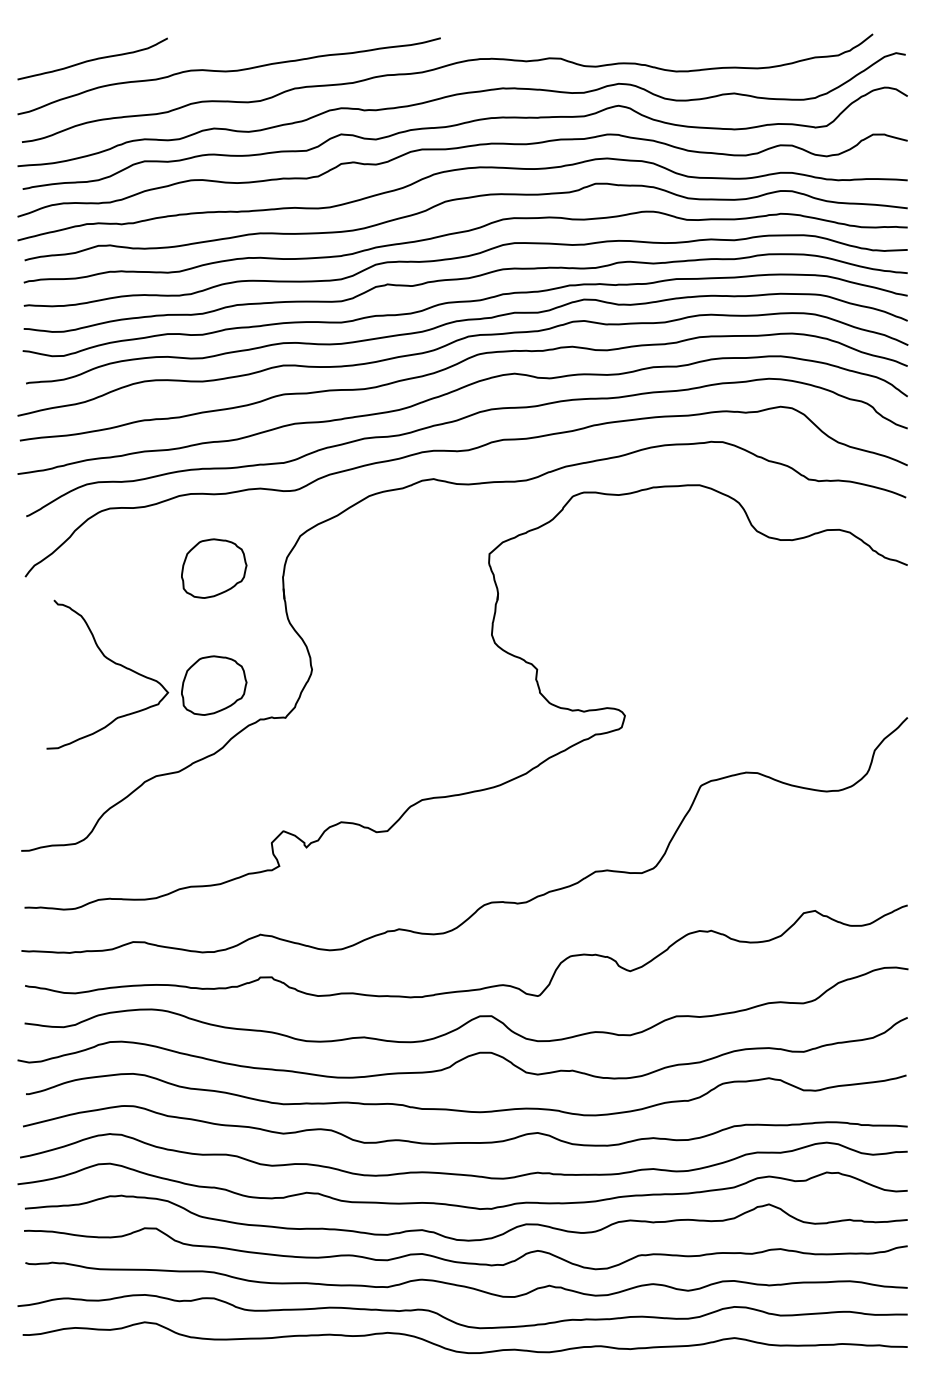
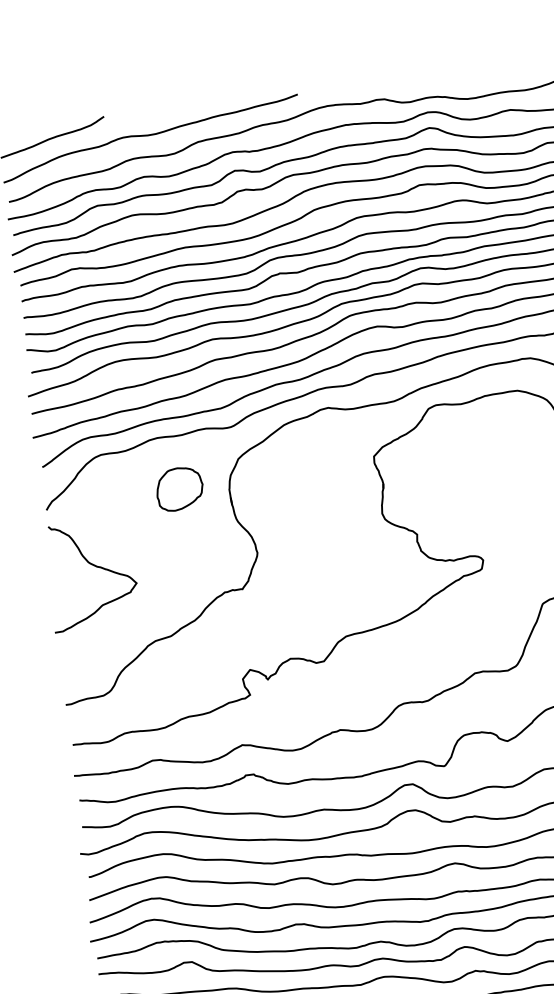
curve: (113, 663) -> (95, 566), moved
part: (214, 685) -> (189, 572), removed

